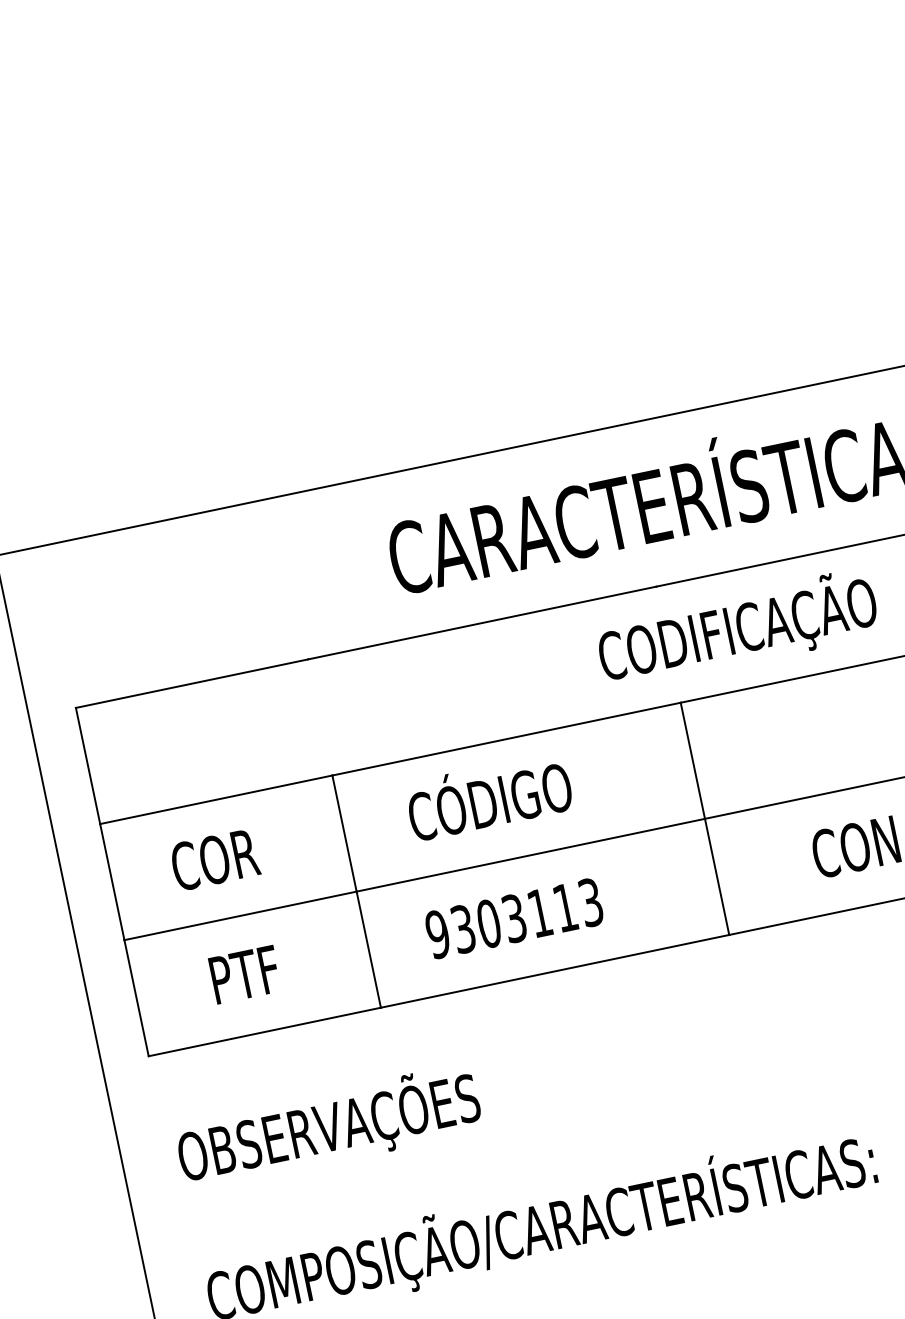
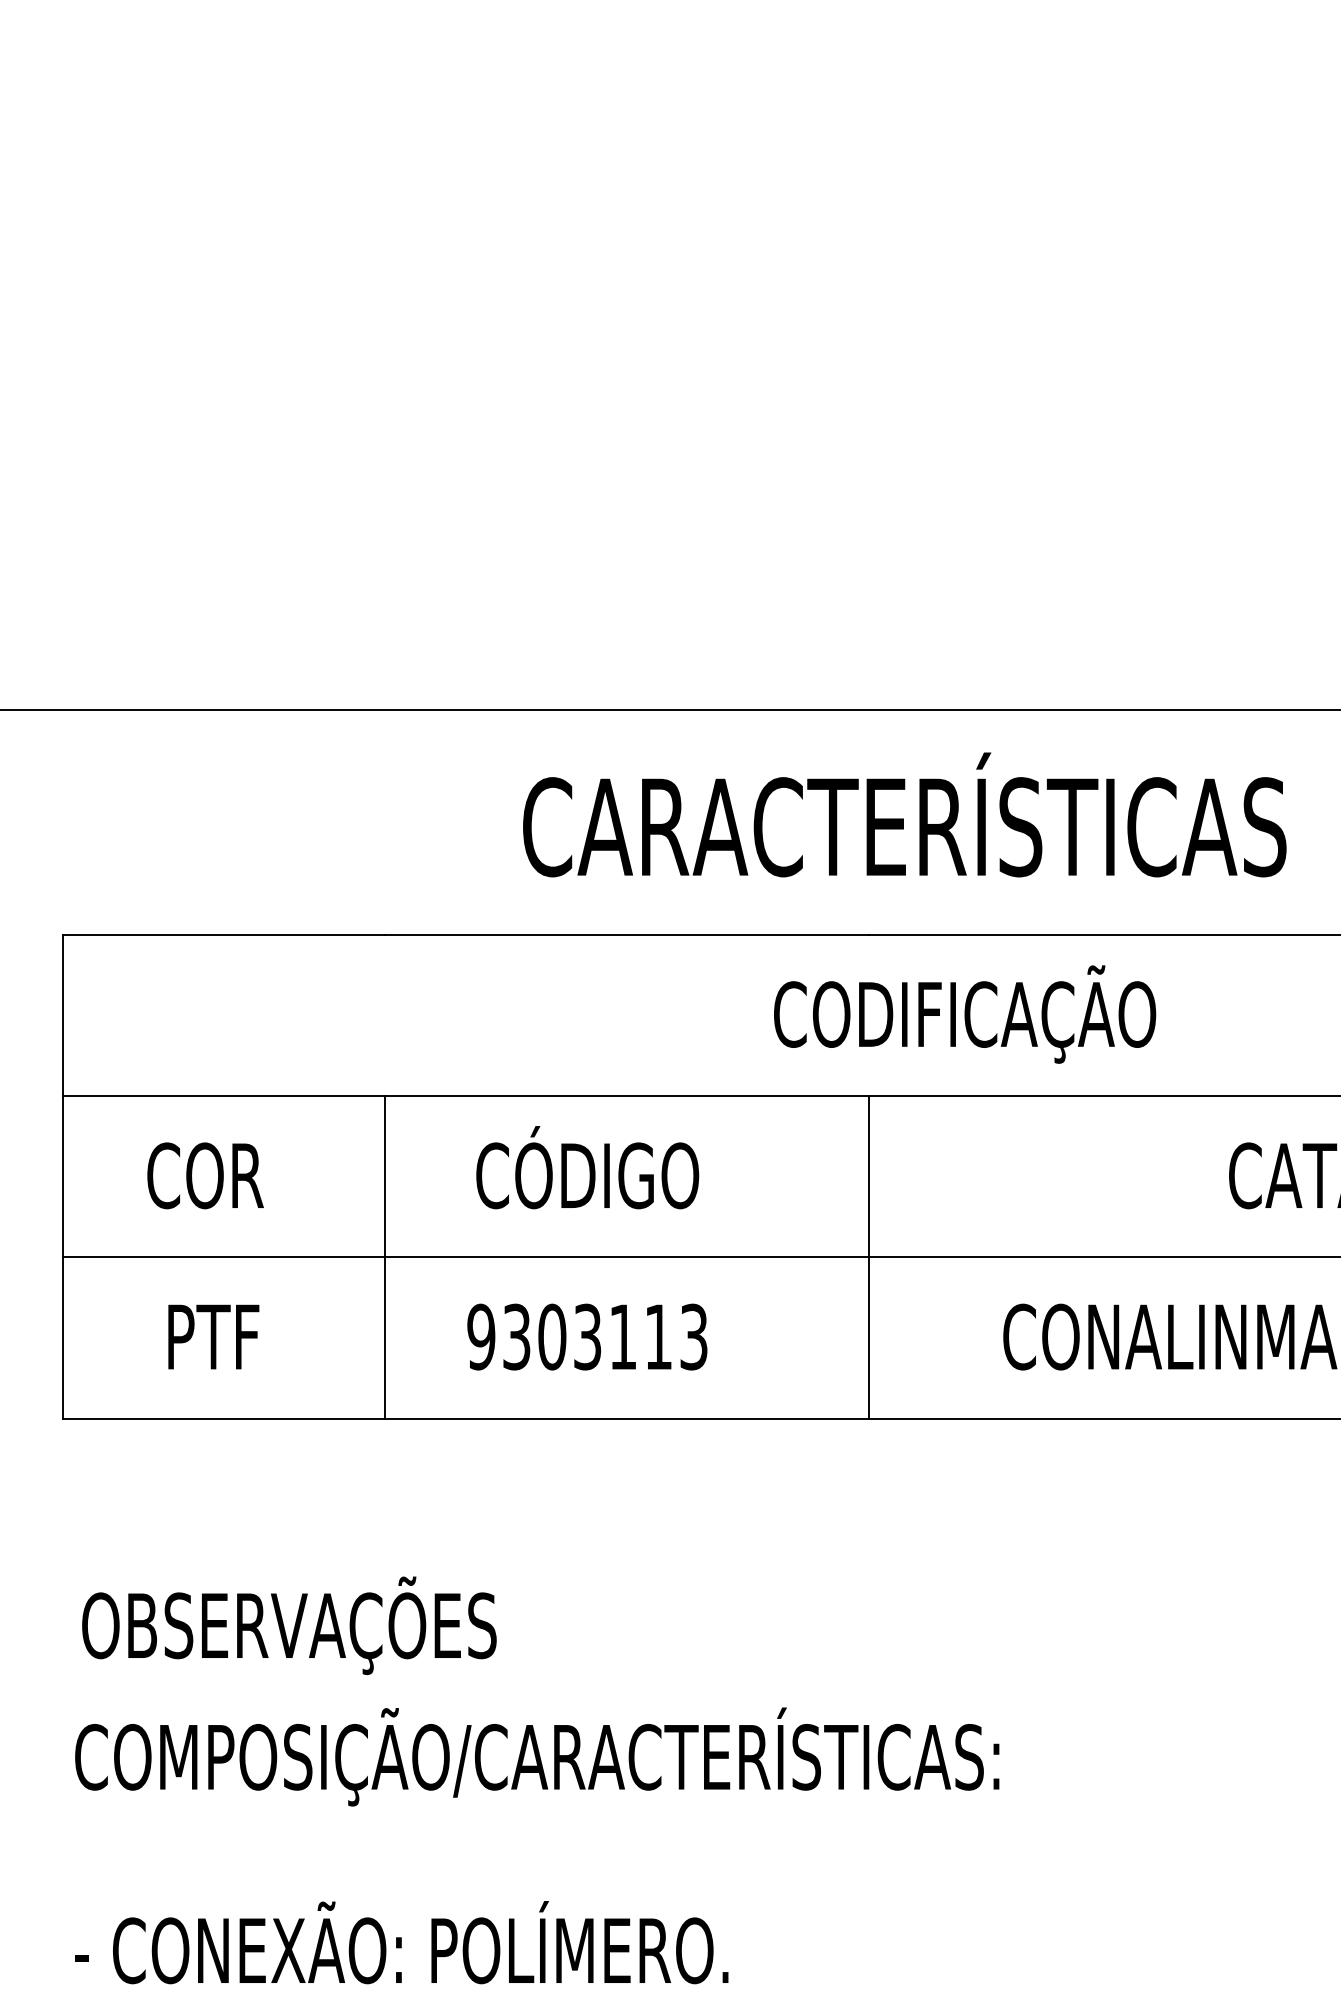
text: (328, 1127) -> (289, 1625), moved

